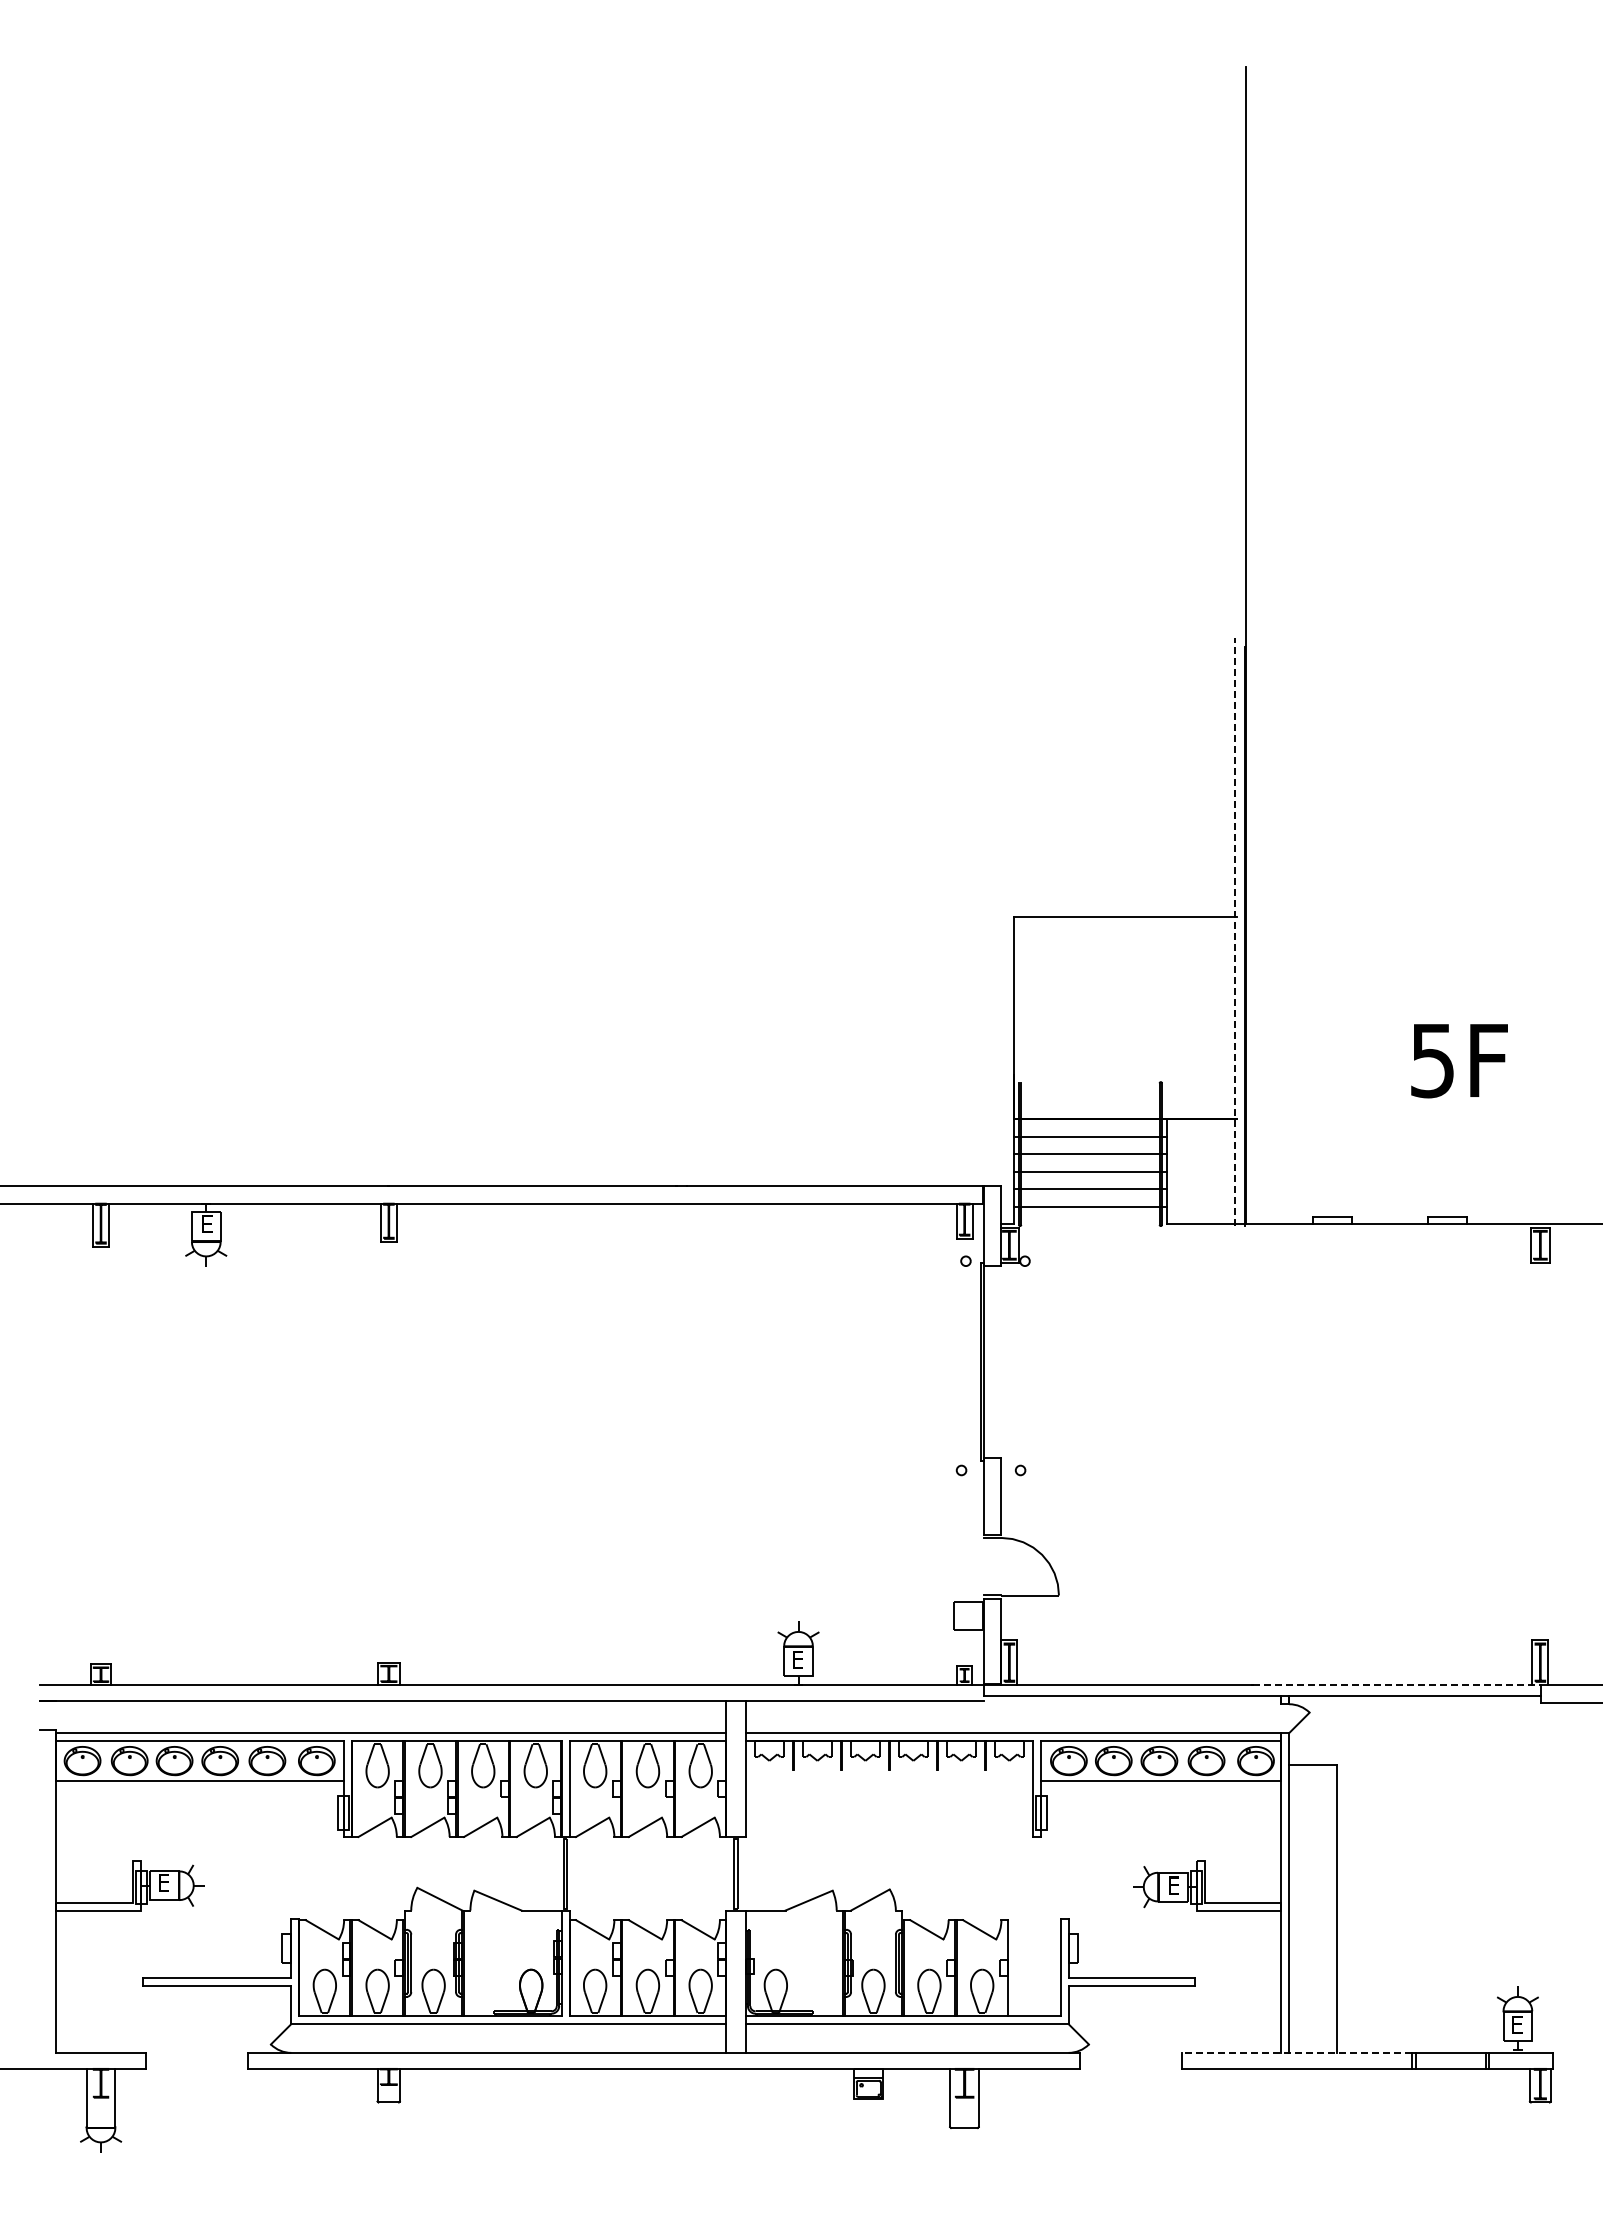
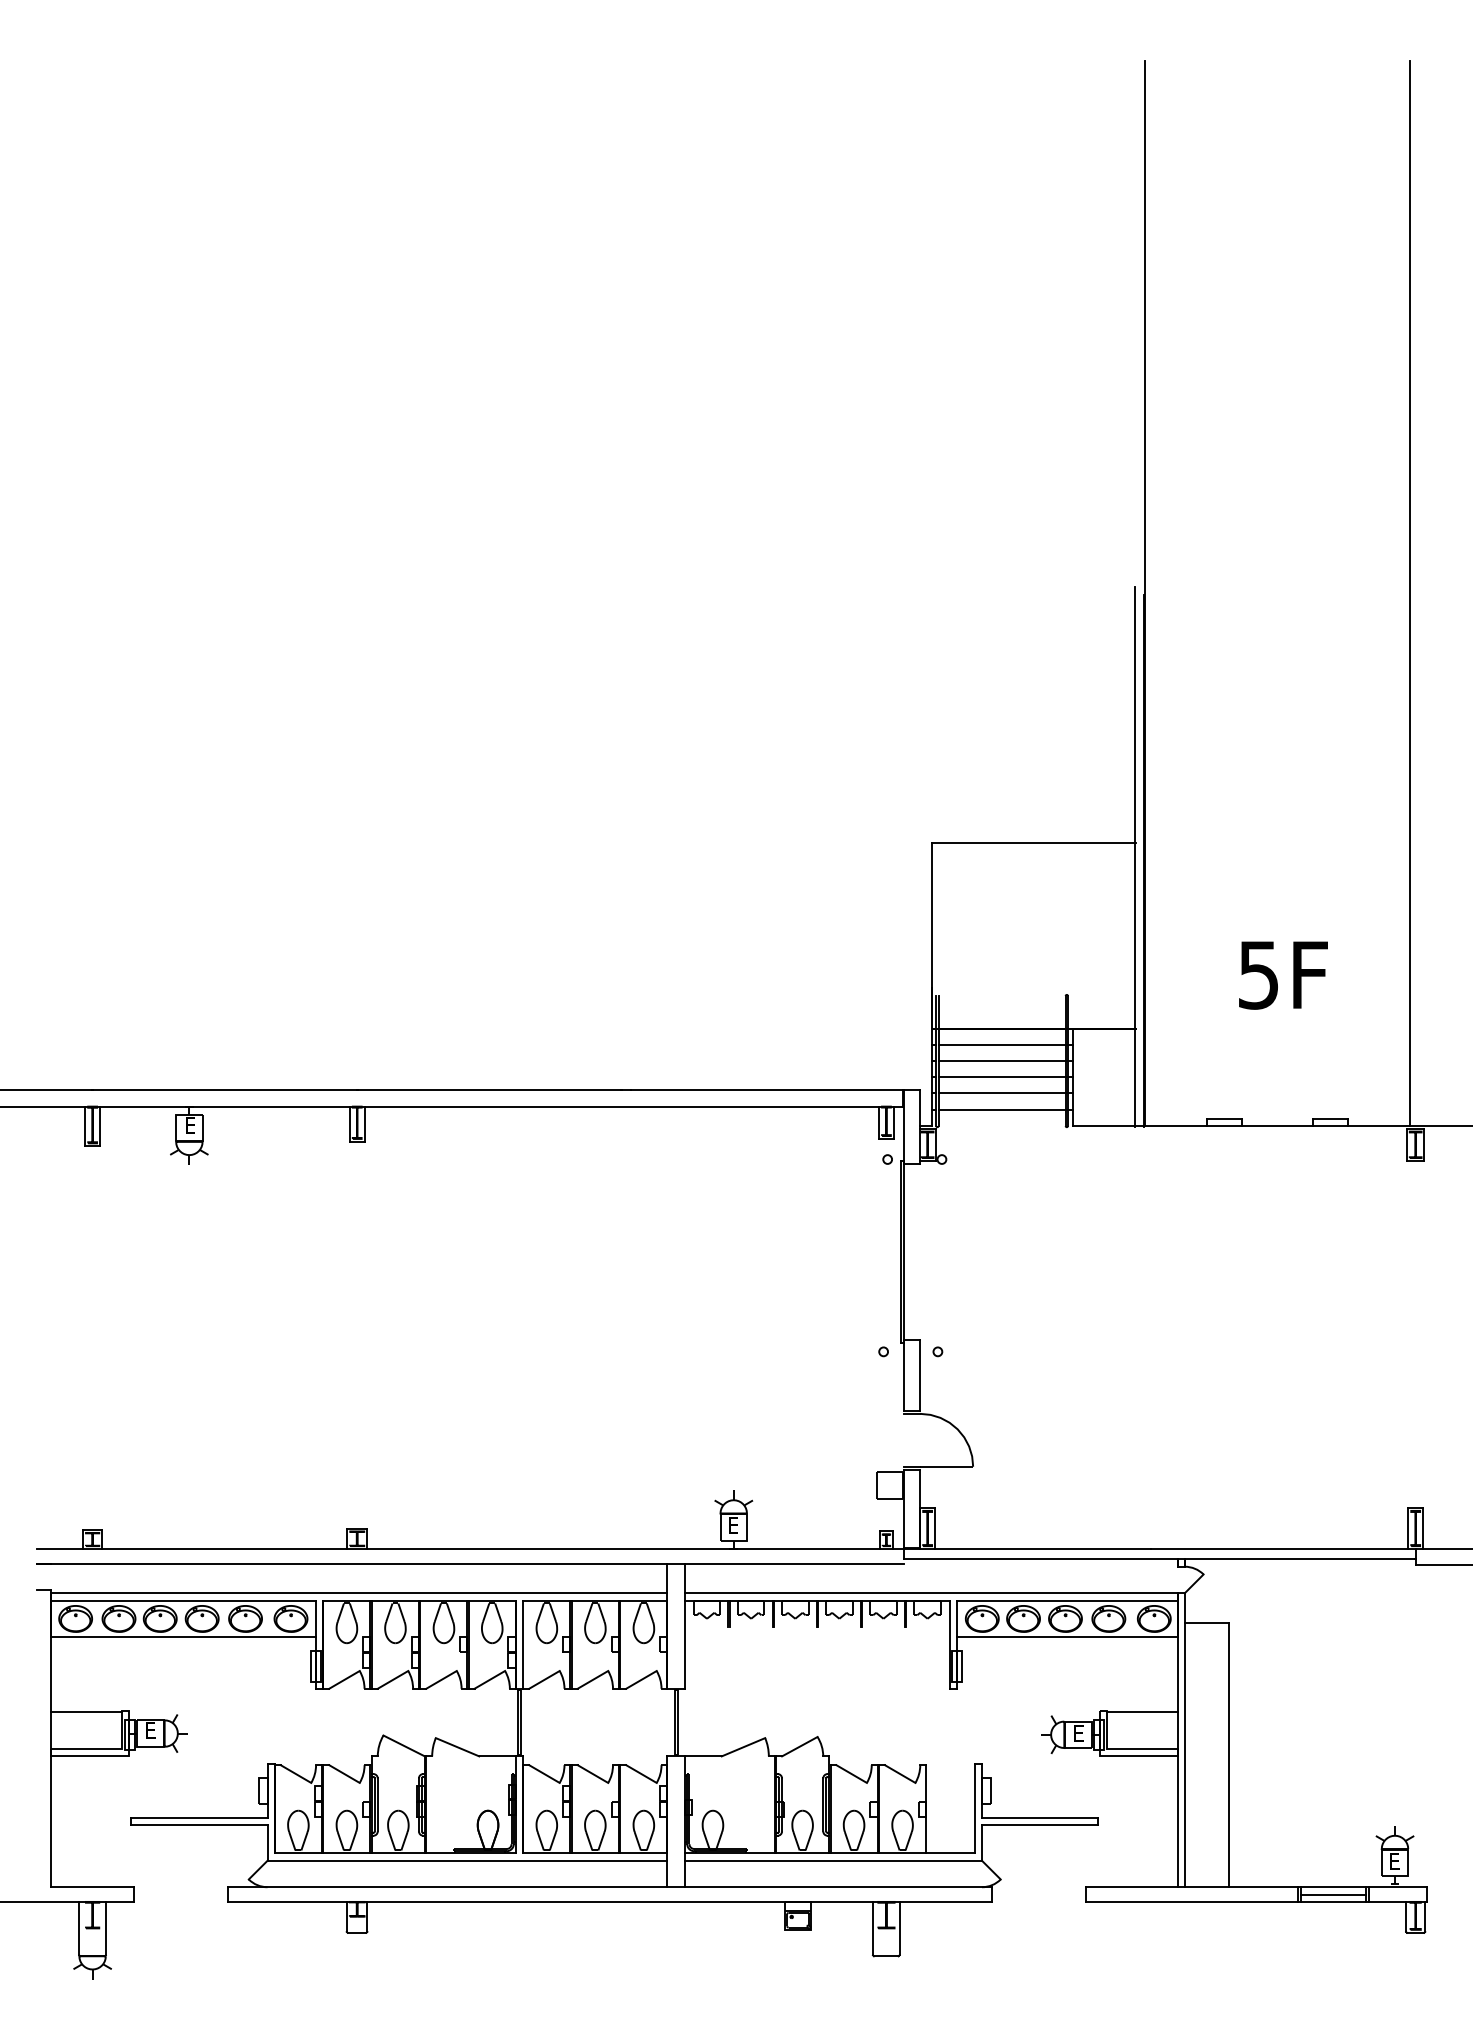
line: (1533, 645) -> (1409, 593), added
line: (1234, 931) -> (1134, 856), dashed -> solid
text: (1459, 1061) -> (1283, 975), moved
line: (1396, 1685) -> (1283, 1549), dashed -> solid
line: (94, 1862) -> (86, 1712), added
line: (1242, 1862) -> (1141, 1712), added
line: (1296, 2052) -> (1191, 1886), dashed -> solid
line: (1450, 2060) -> (1333, 1894), added

